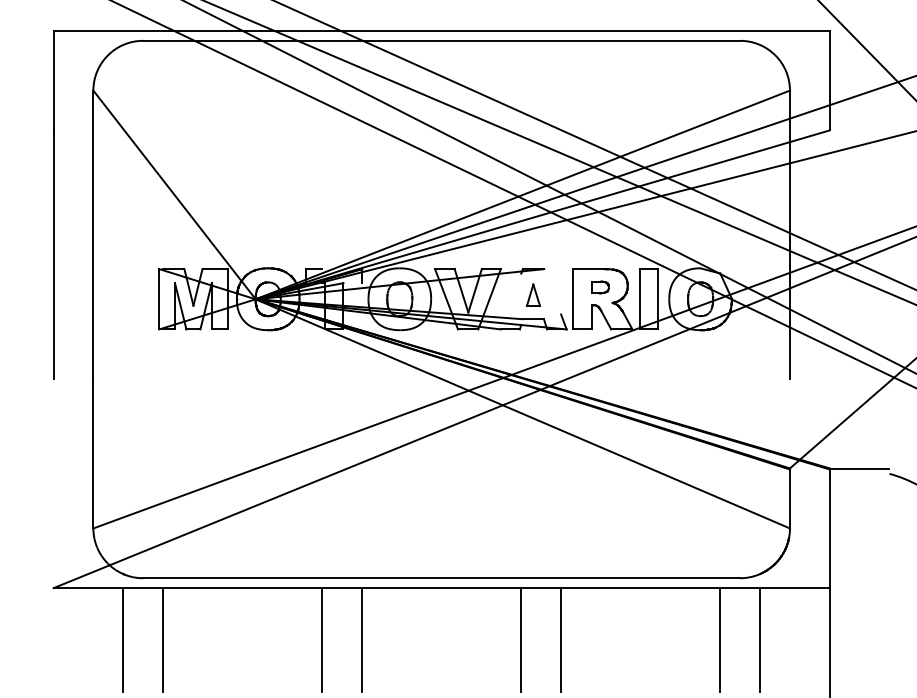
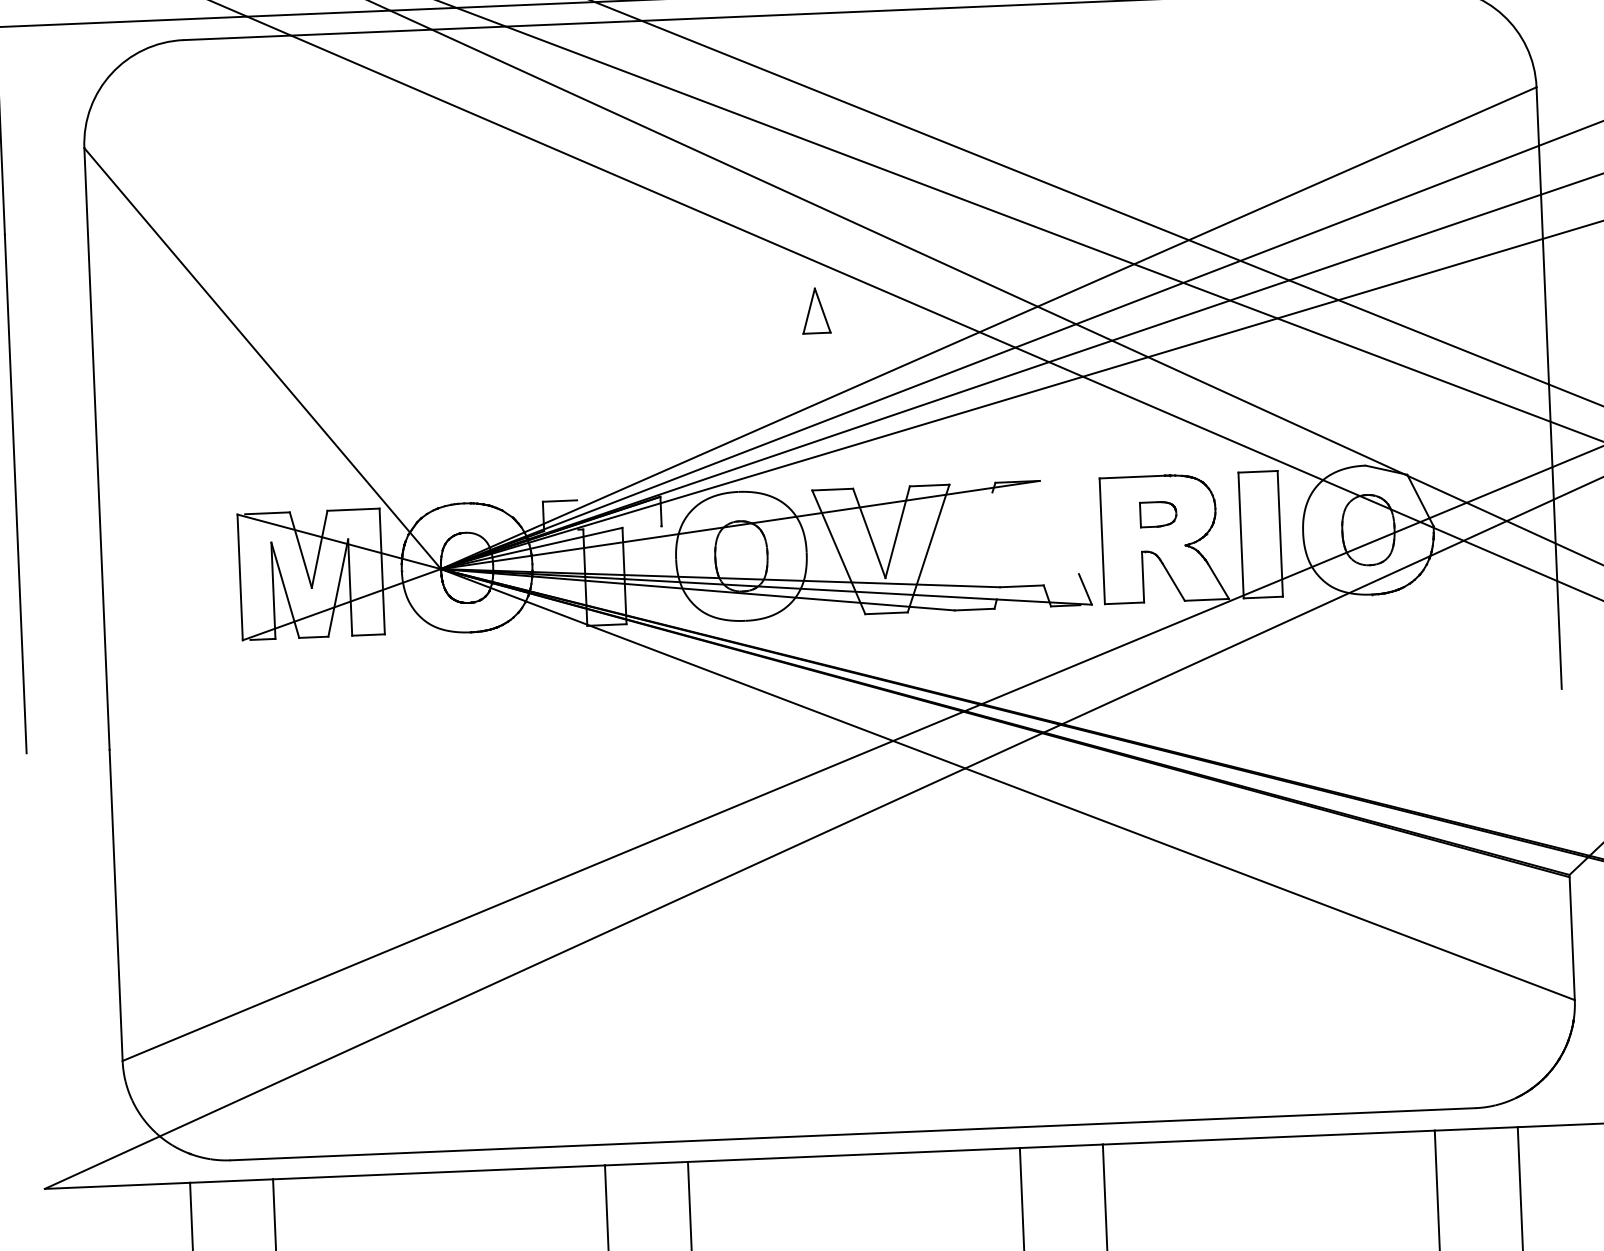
part: (533, 294) -> (816, 309), moved

